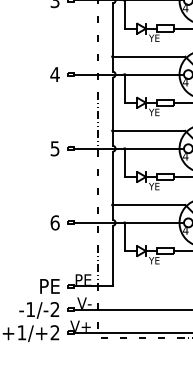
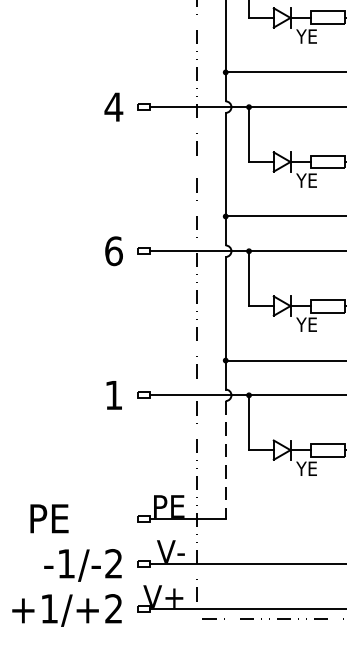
text: (54, 148) -> (112, 250), 5 -> 6
text: (54, 222) -> (112, 394), 6 -> 1
line: (112, 256) -> (225, 460), solid -> dashed
text: (49, 286) -> (48, 518), moved

